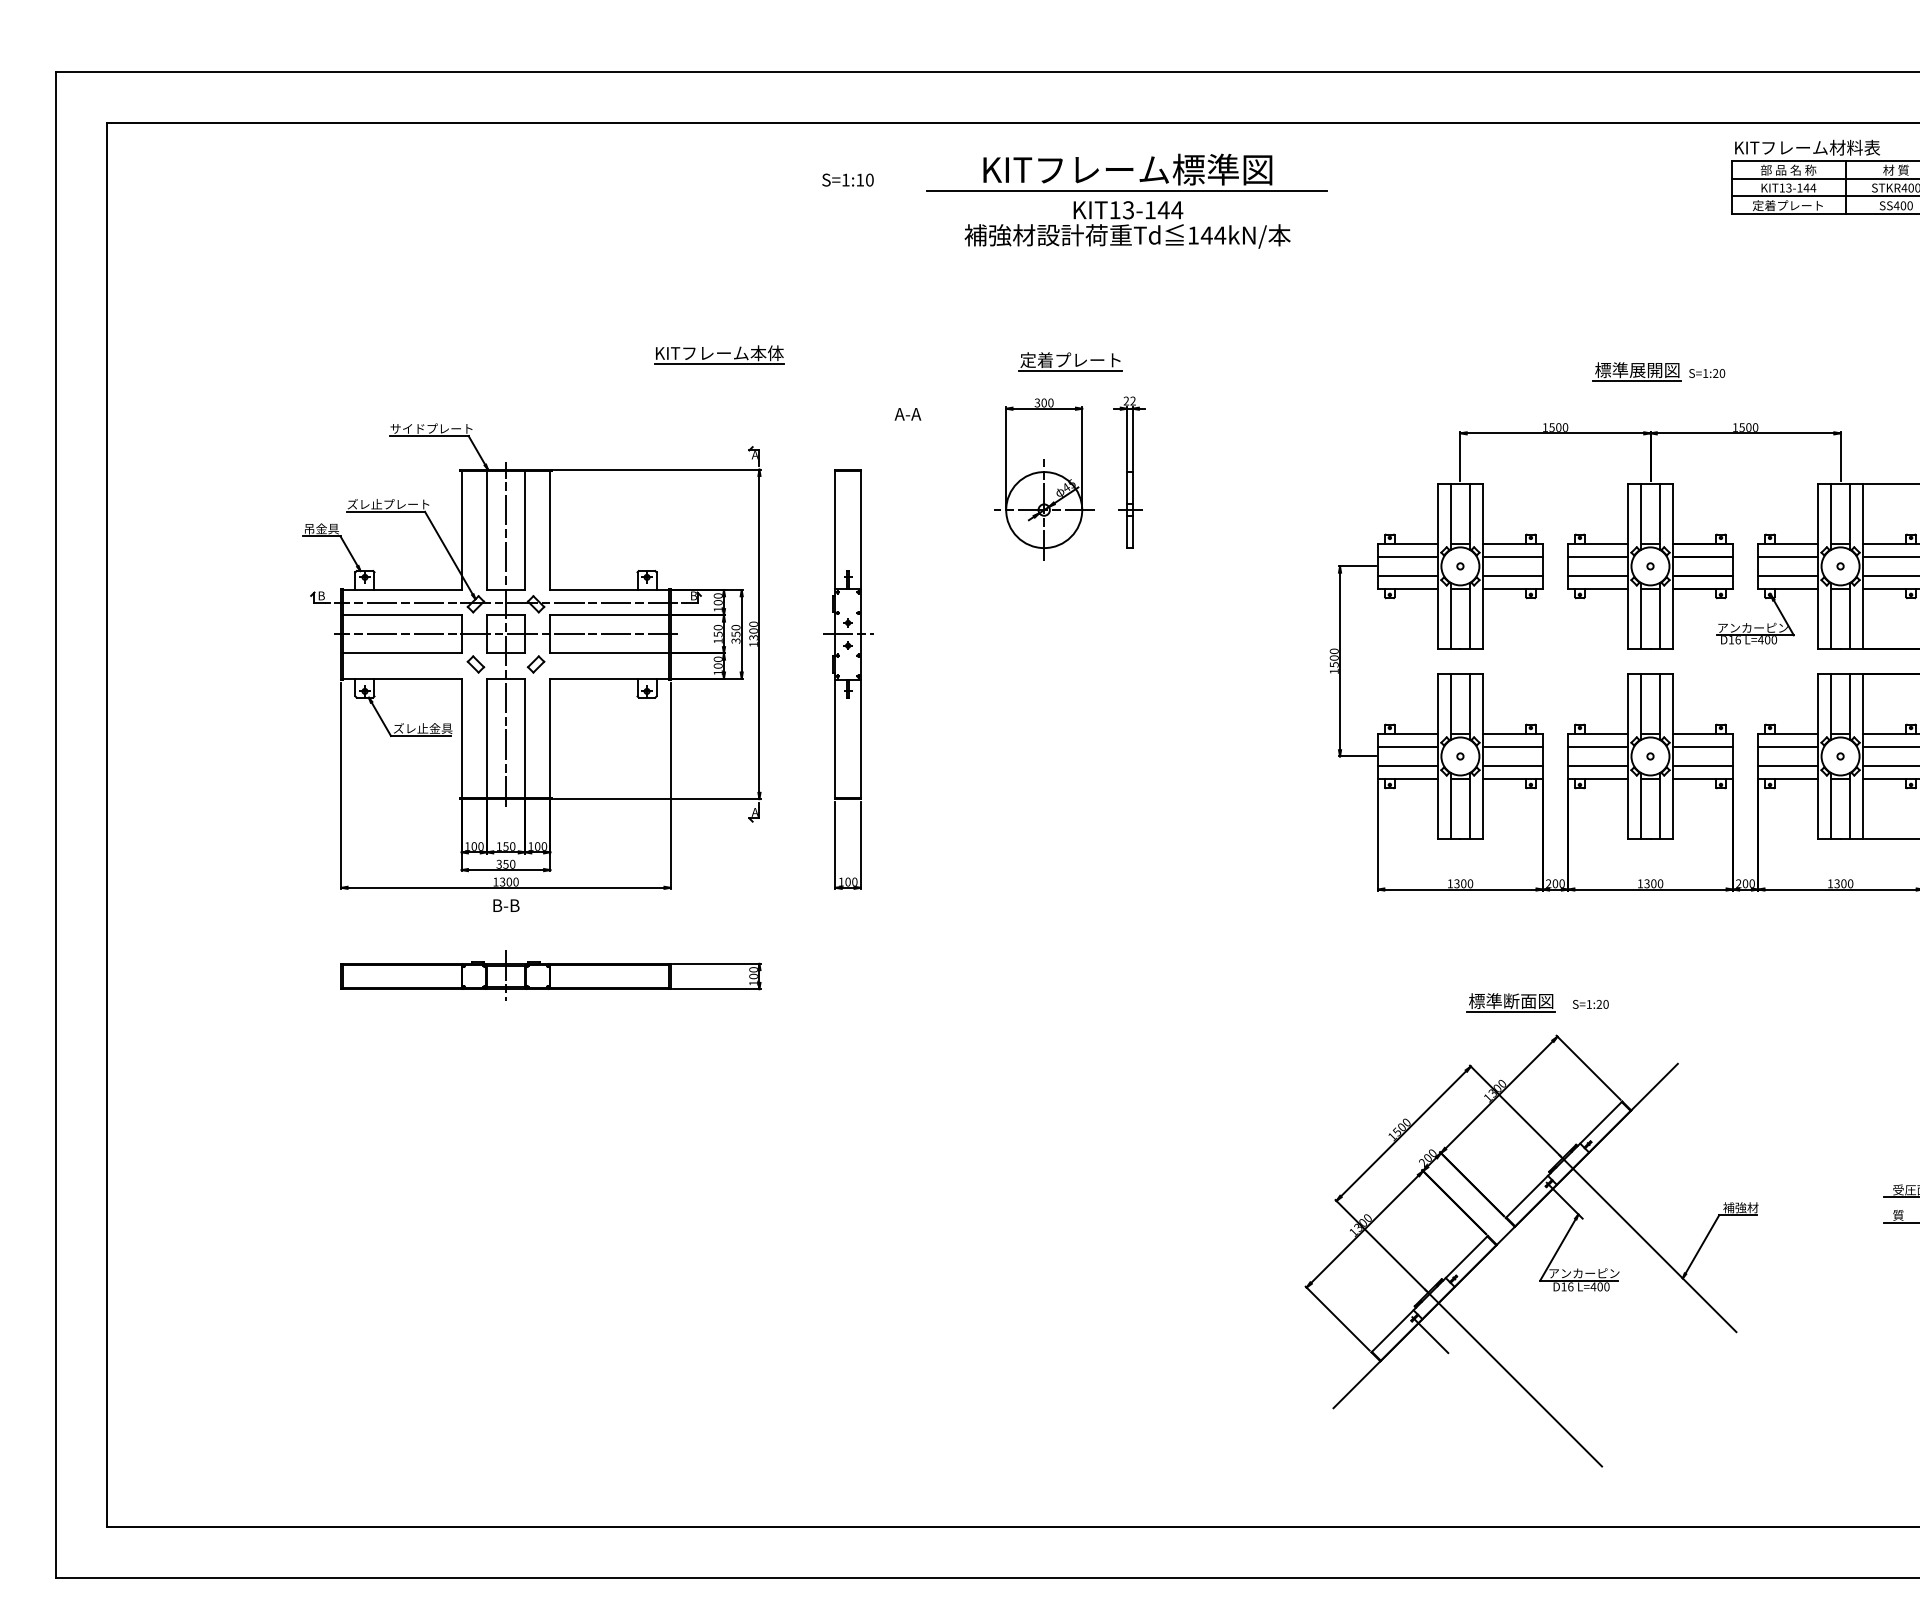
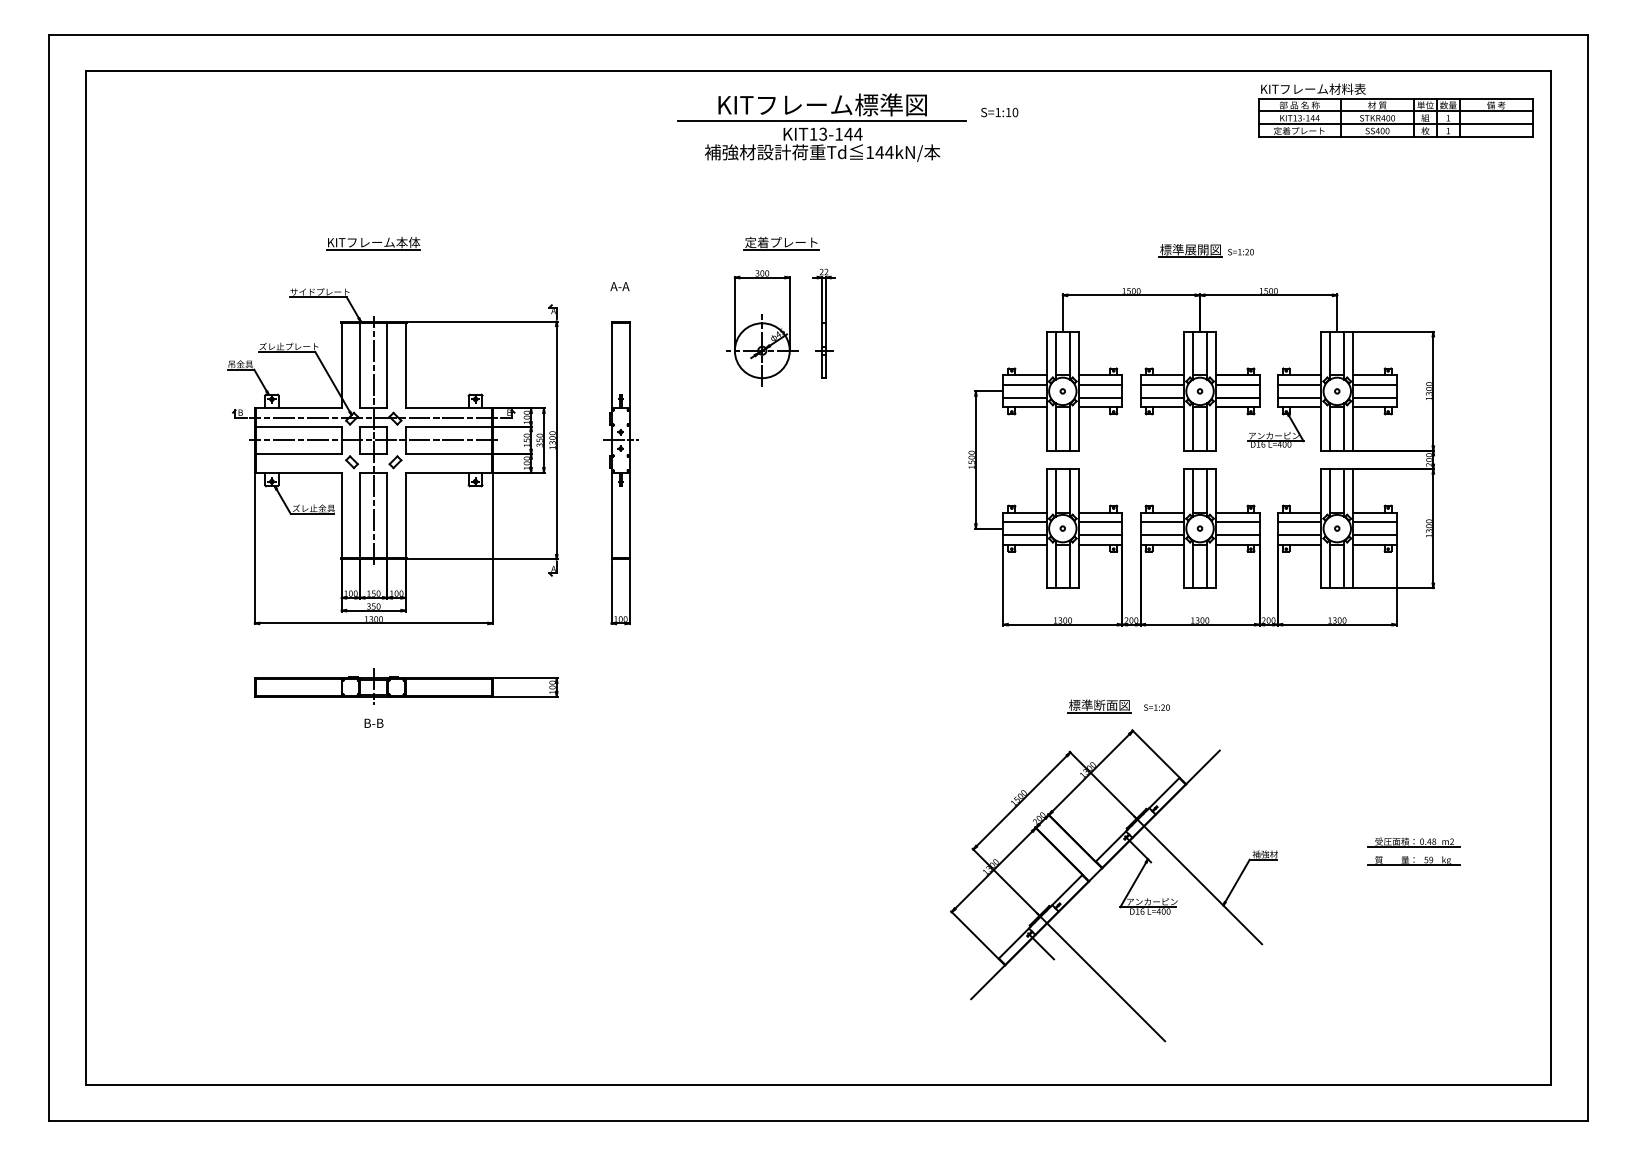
text: (847, 180) -> (999, 112), moved
part: (718, 354) -> (373, 243), moved
text: (907, 414) -> (619, 286), moved
text: (505, 904) -> (373, 722), moved

